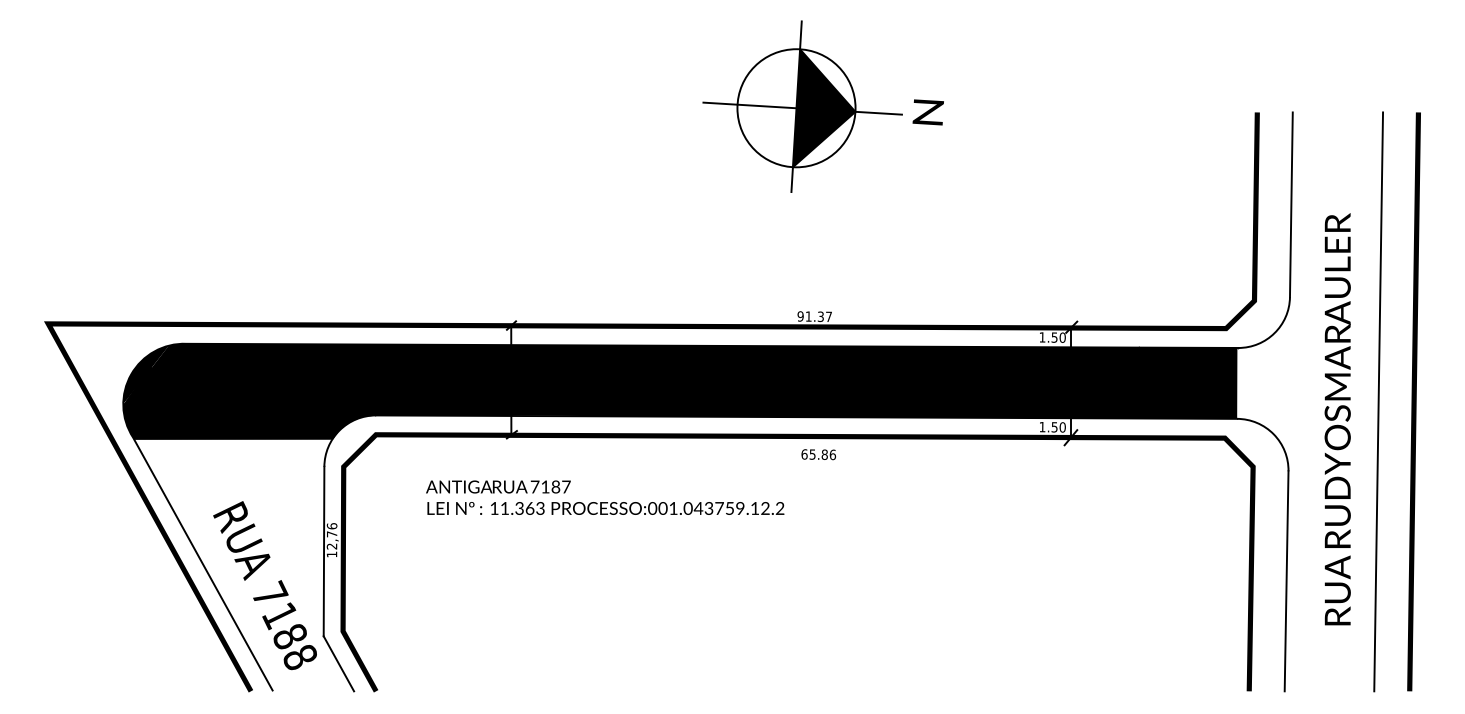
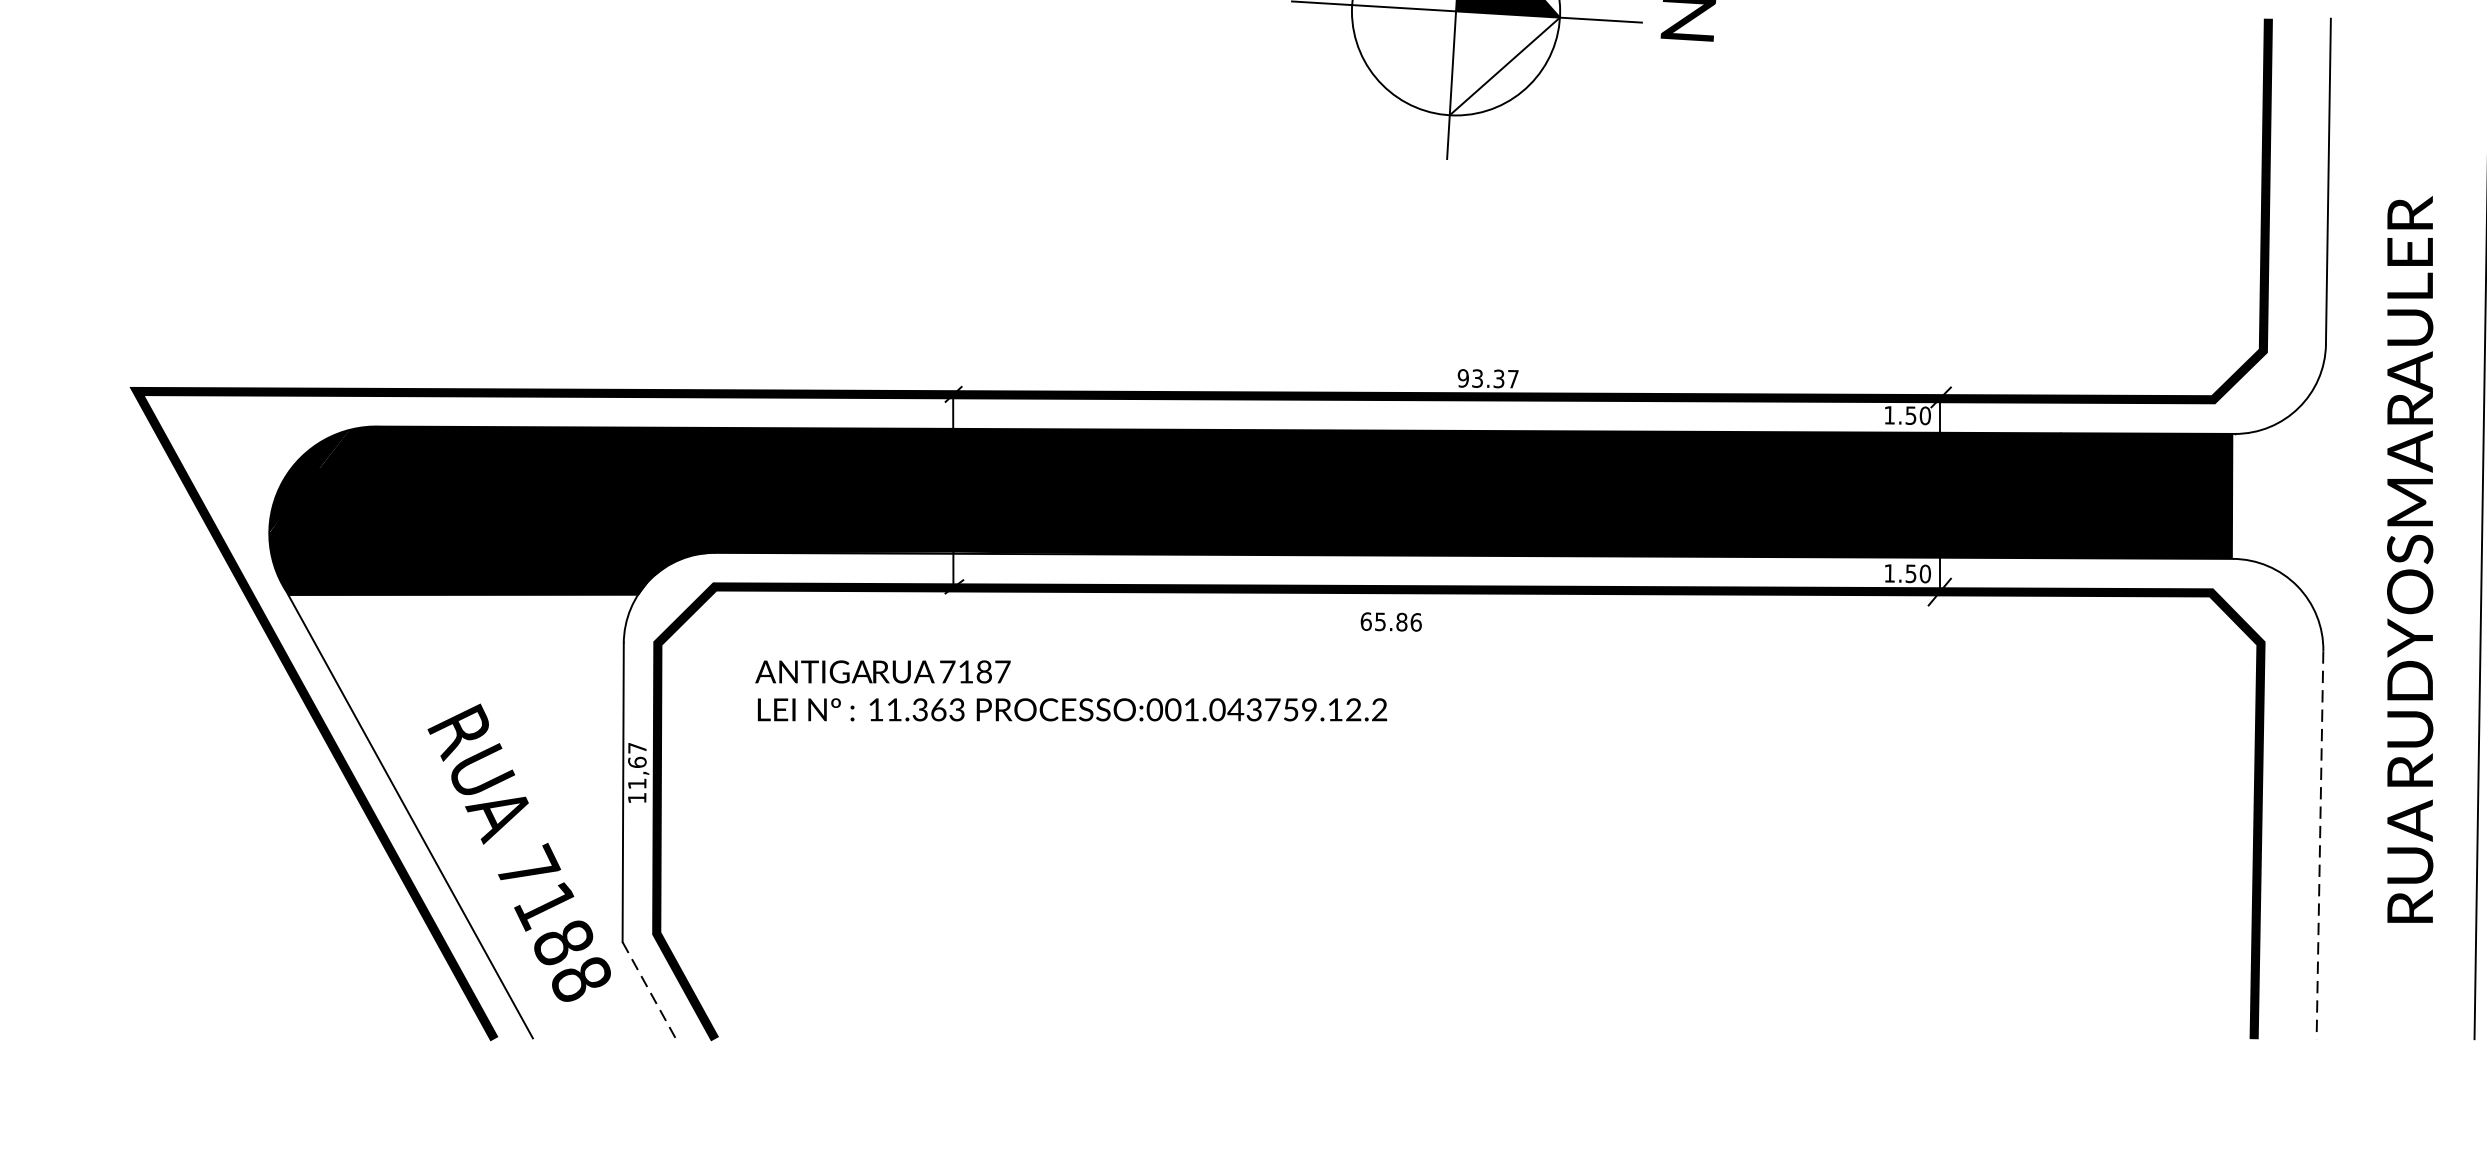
fill: (823, 137) -> (1503, 62), removed
text: (808, 316) -> (1477, 378), 91.37 -> 93.37
text: (818, 454) -> (1390, 621), moved
text: (605, 497) -> (1071, 690), moved
text: (331, 536) -> (636, 766), 12,76 -> 11,67
line: (1286, 581) -> (2319, 845), solid -> dashed
line: (339, 664) -> (650, 991), solid -> dashed

